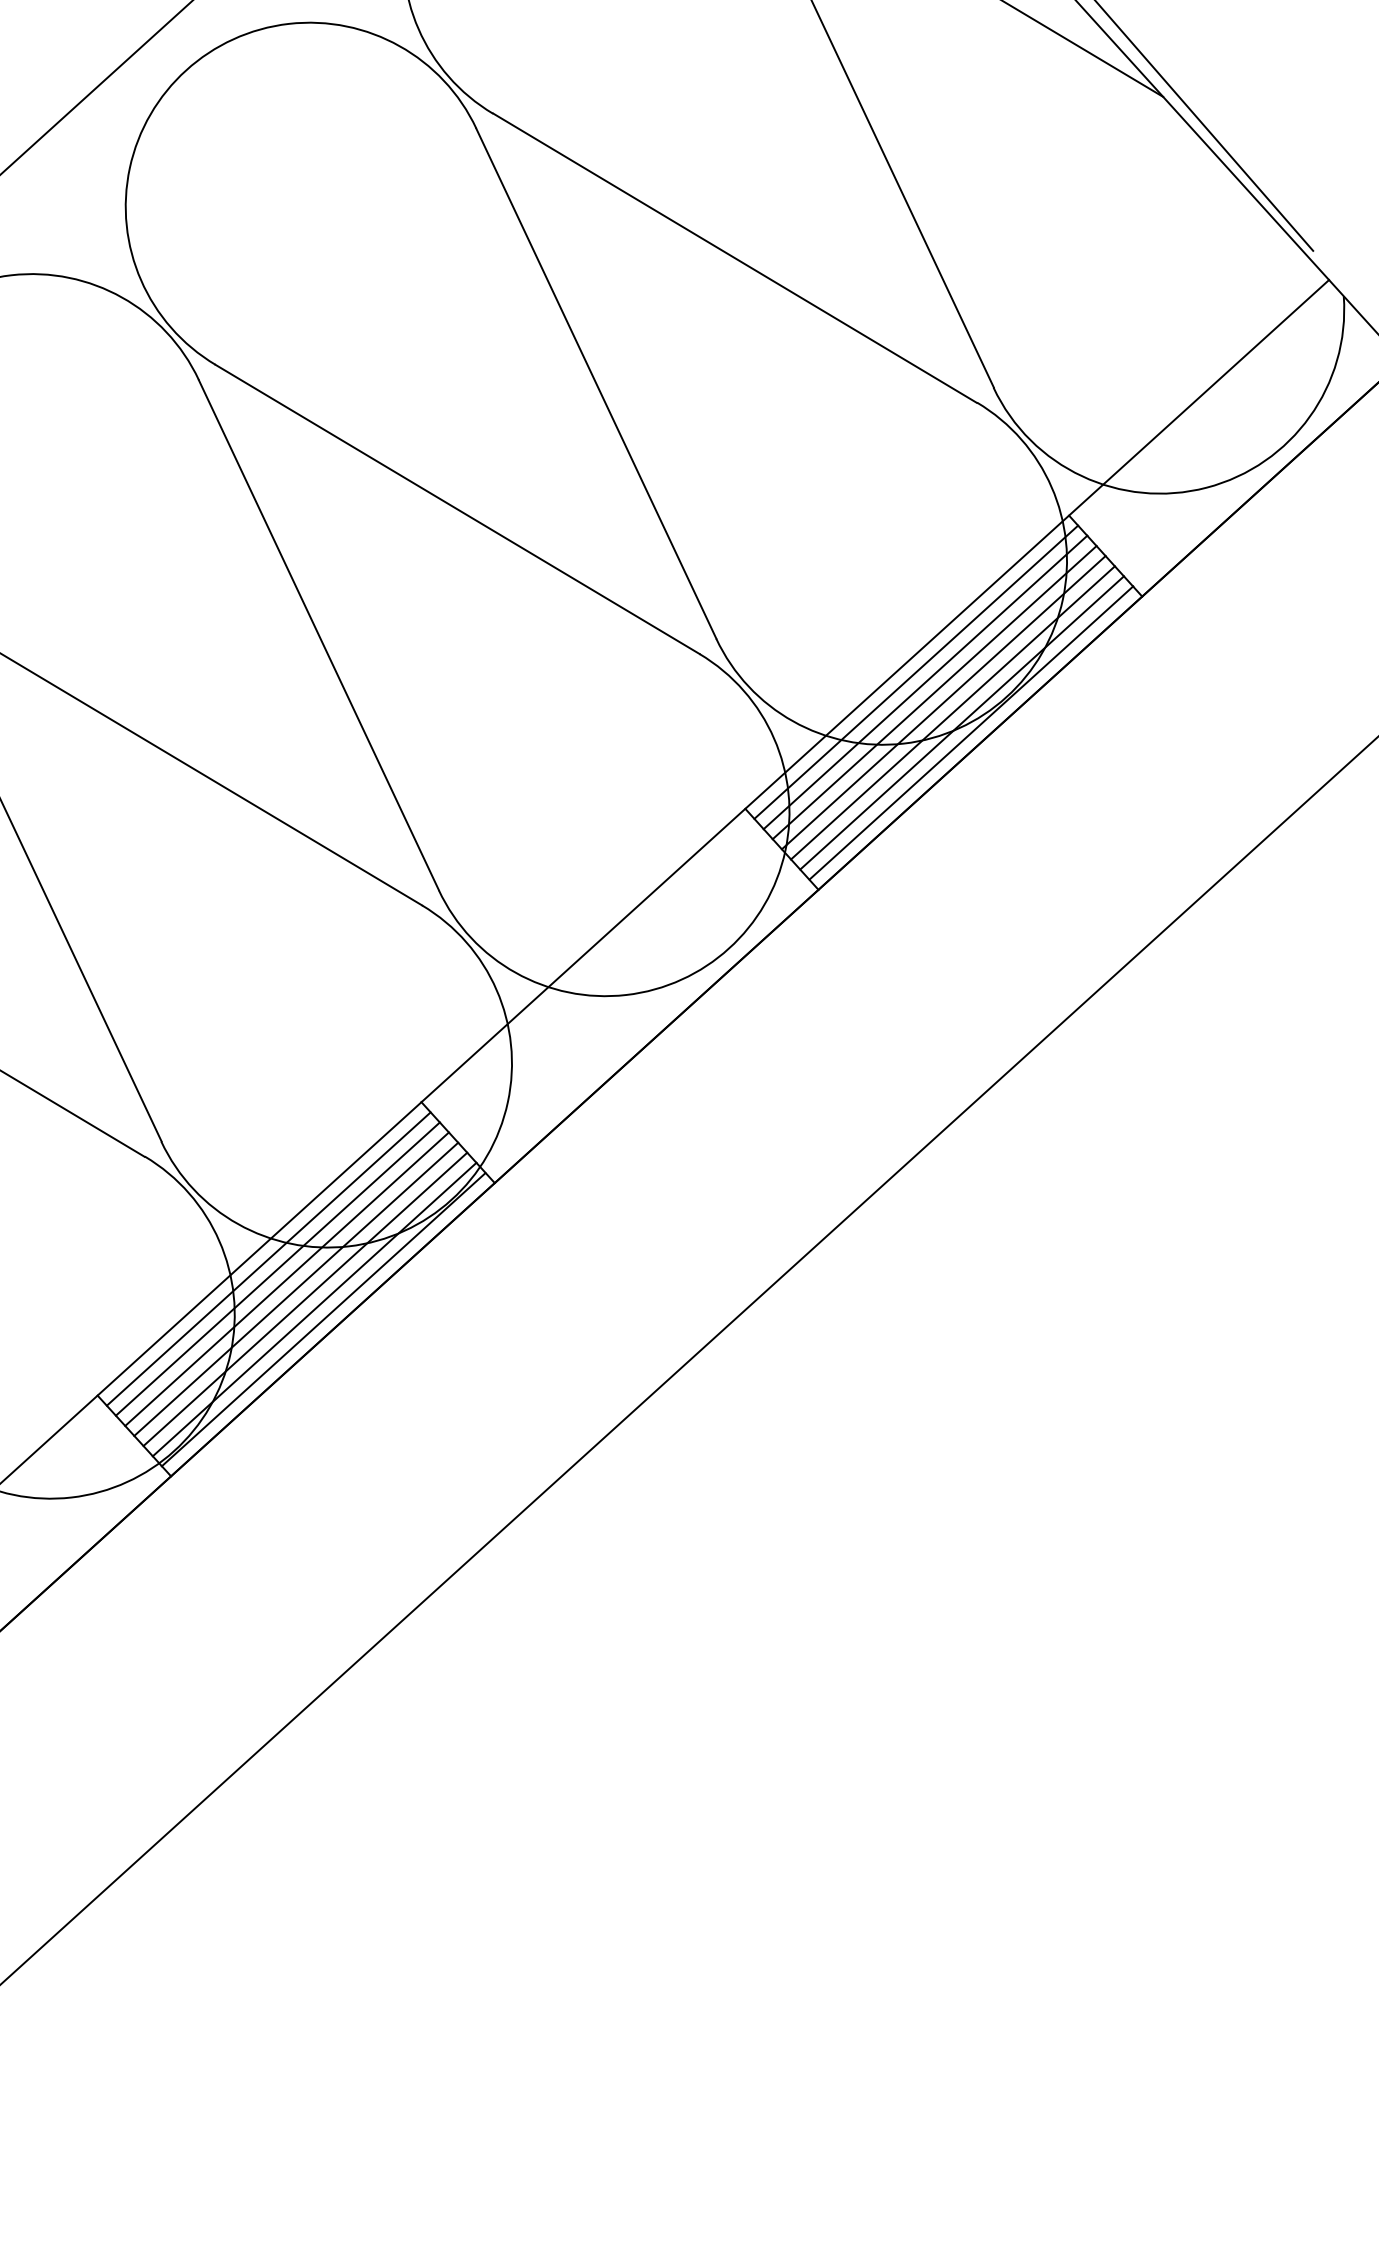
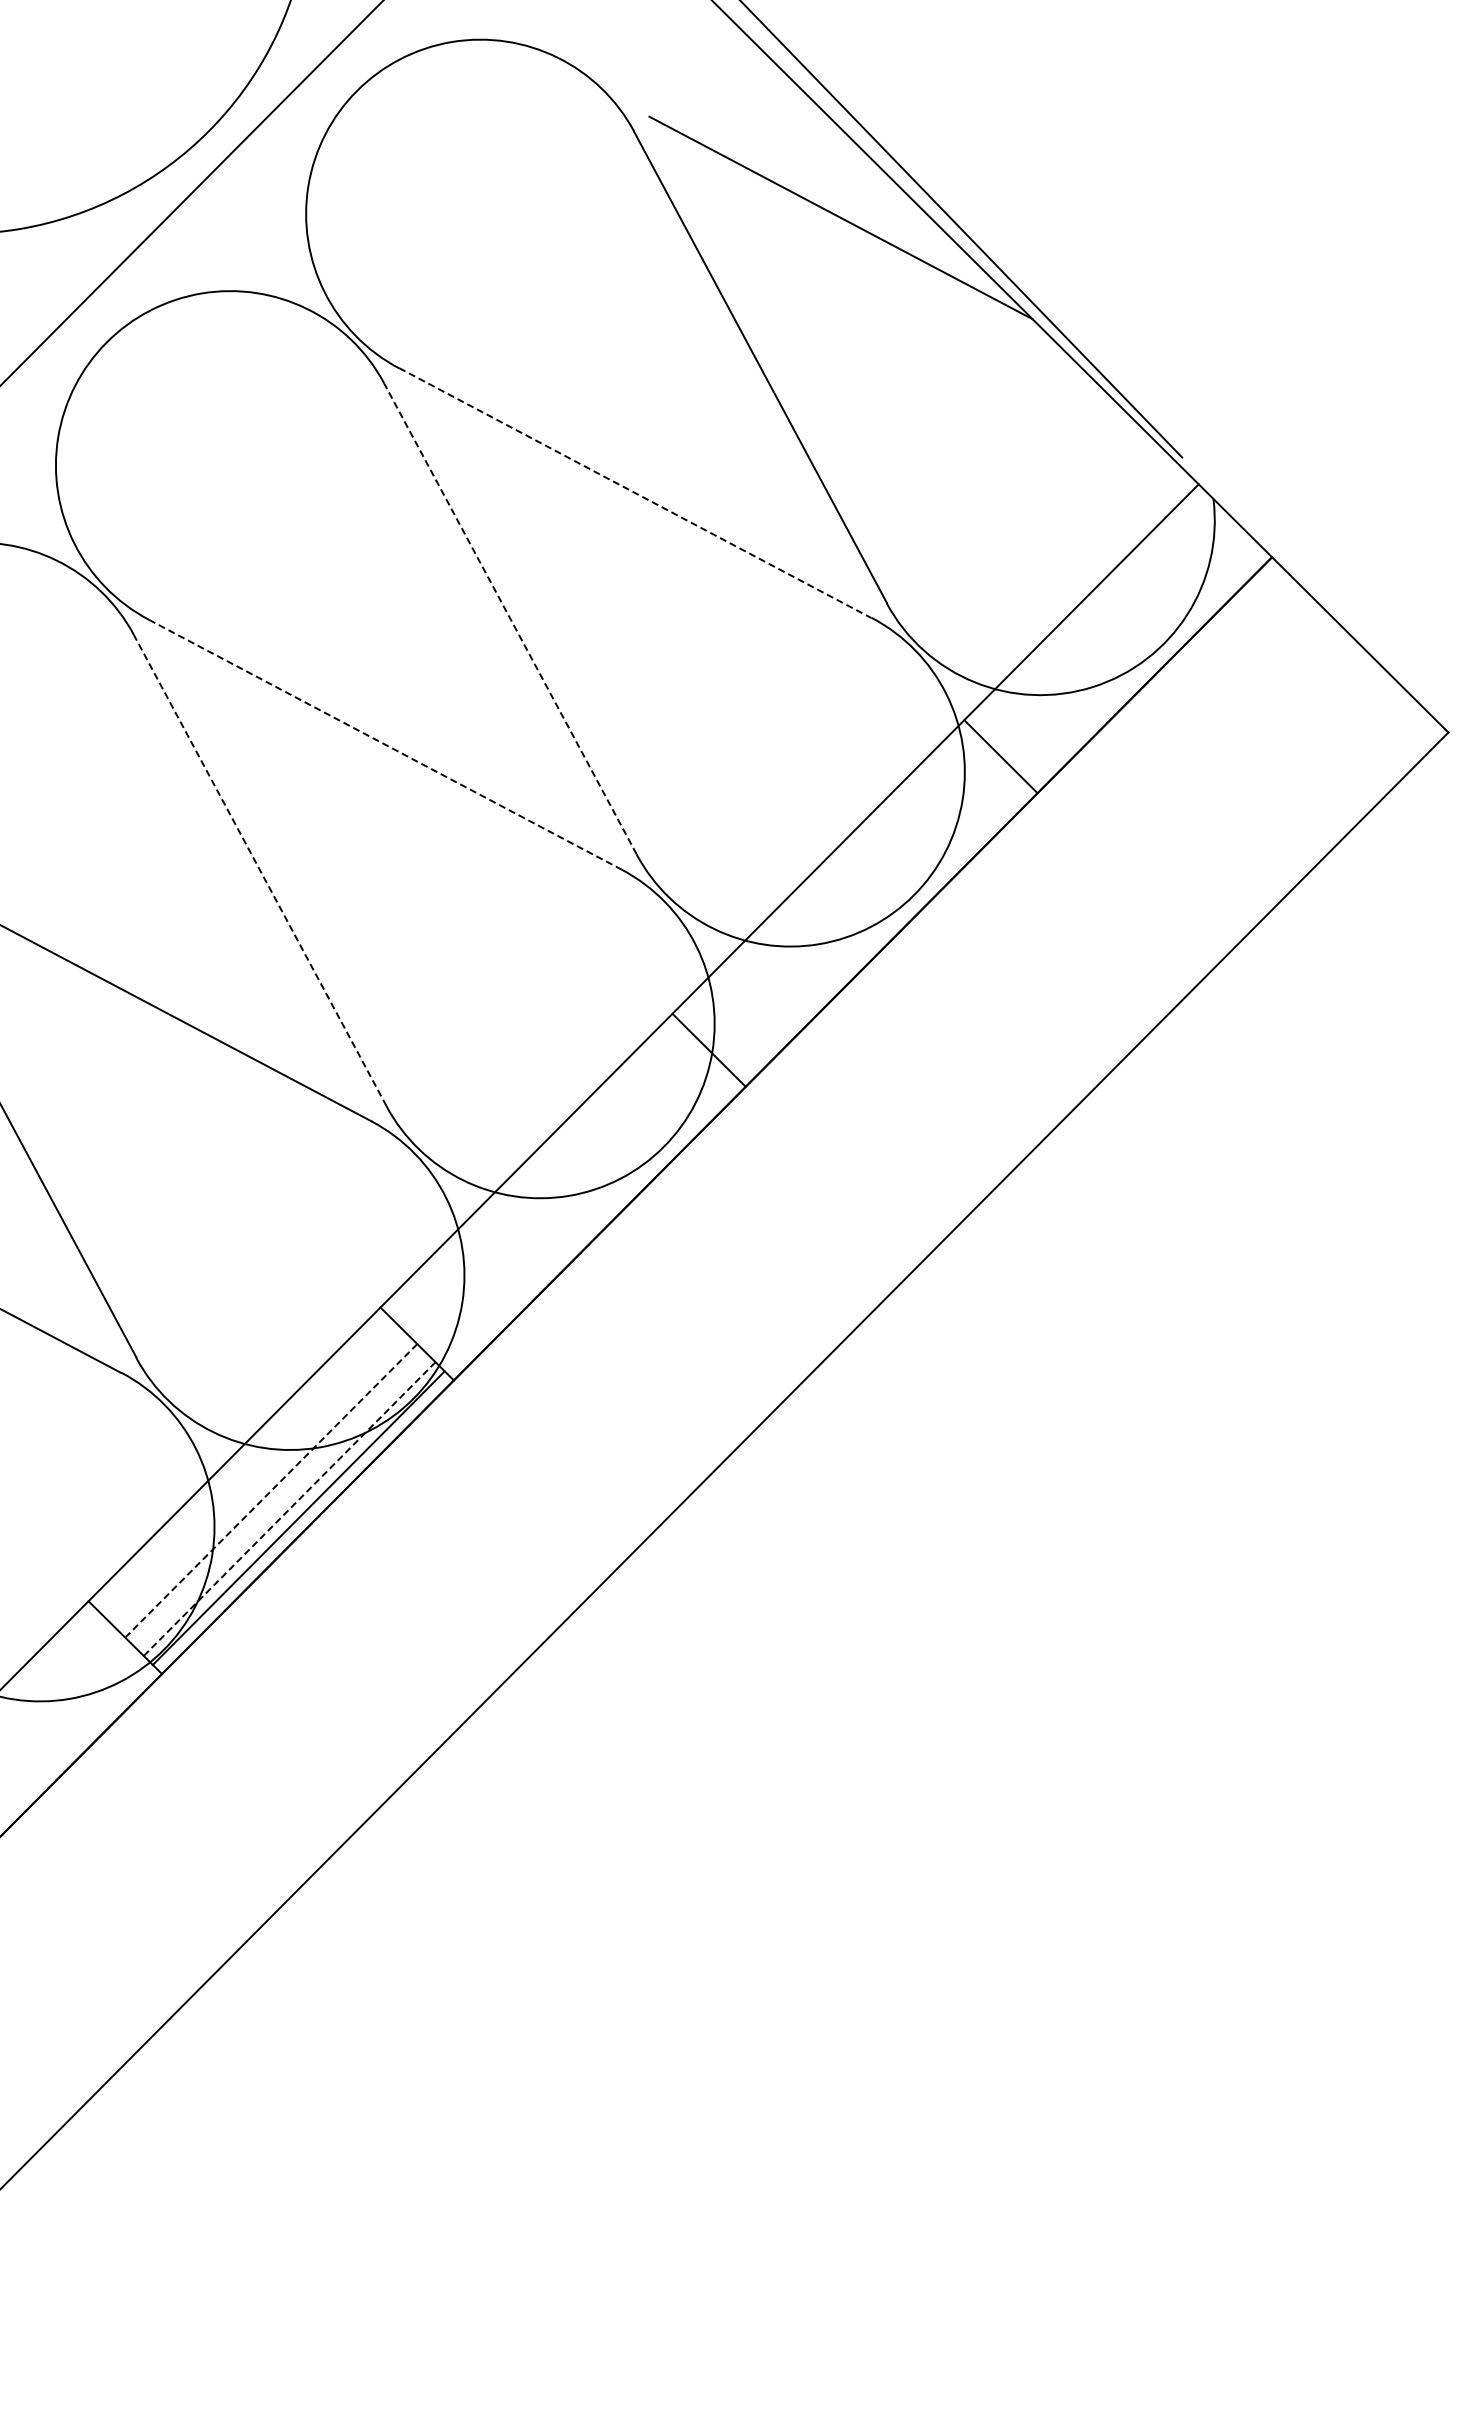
line: (735, 258) -> (635, 493), solid -> dashed
line: (596, 383) -> (510, 618), solid -> dashed
line: (457, 509) -> (385, 744), solid -> dashed
line: (318, 635) -> (259, 870), solid -> dashed
line: (916, 671) -> (827, 875), removed
line: (925, 682) -> (836, 885), removed
line: (934, 692) -> (845, 894), removed
line: (943, 702) -> (854, 903), removed
line: (953, 712) -> (864, 912), removed
line: (962, 722) -> (873, 921), removed
line: (971, 732) -> (882, 930), removed
line: (268, 1258) -> (243, 1463), removed
line: (277, 1268) -> (252, 1472), removed
line: (287, 1278) -> (262, 1481), removed
line: (295, 1289) -> (270, 1491), solid -> dashed
line: (305, 1298) -> (280, 1499), removed
line: (314, 1309) -> (289, 1509), solid -> dashed

